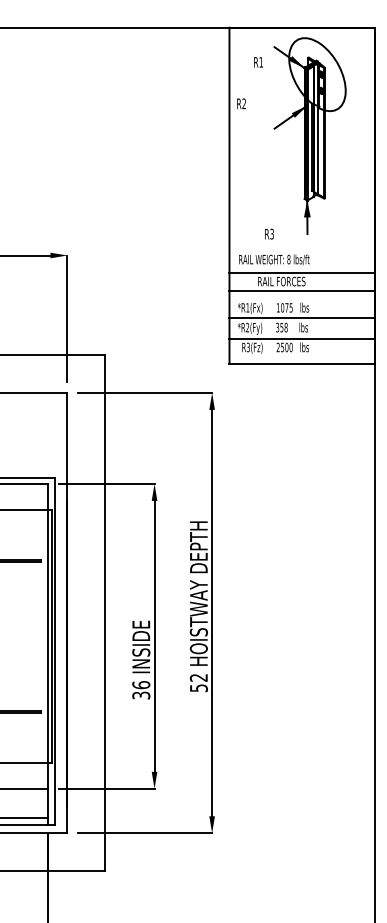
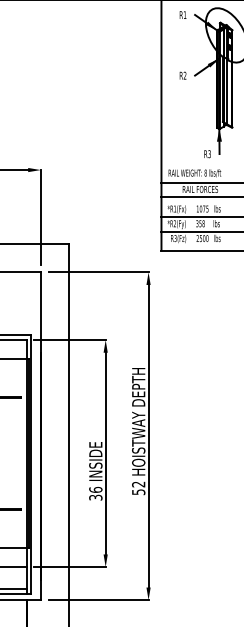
text: (258, 62) -> (183, 15), moved
text: (241, 103) -> (183, 75), moved
text: (269, 233) -> (207, 153), moved

